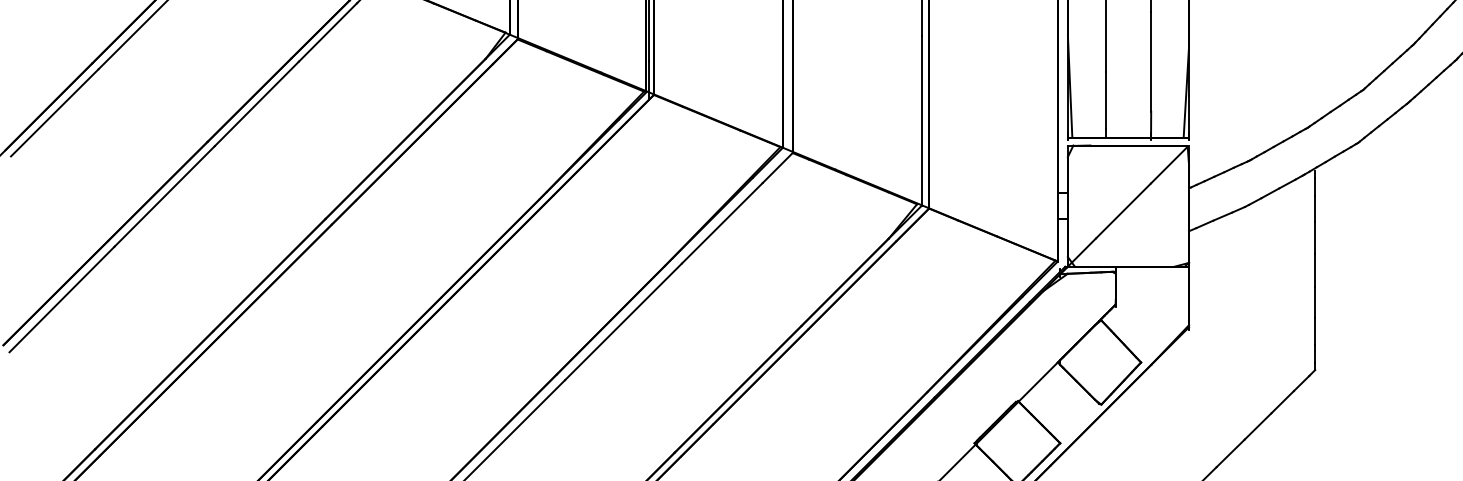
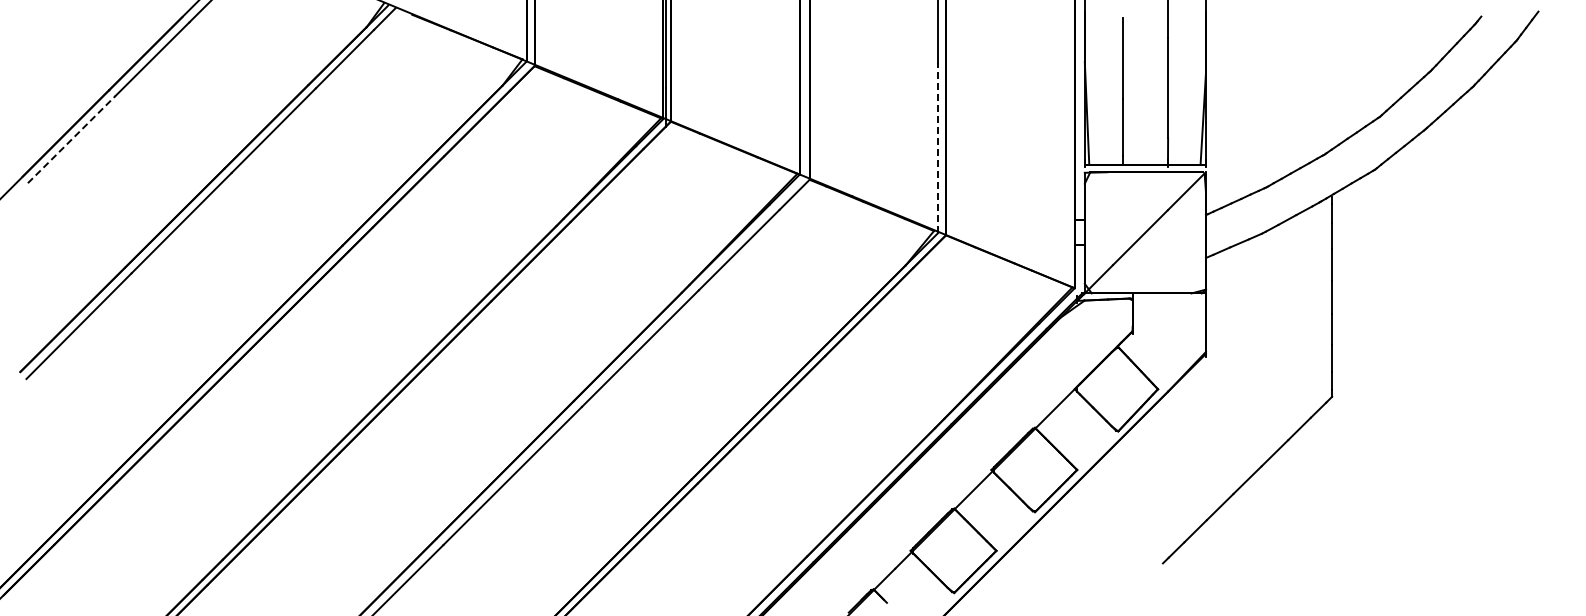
line: (54, 112) -> (71, 139), solid -> dashed
line: (921, 120) -> (938, 147), solid -> dashed

